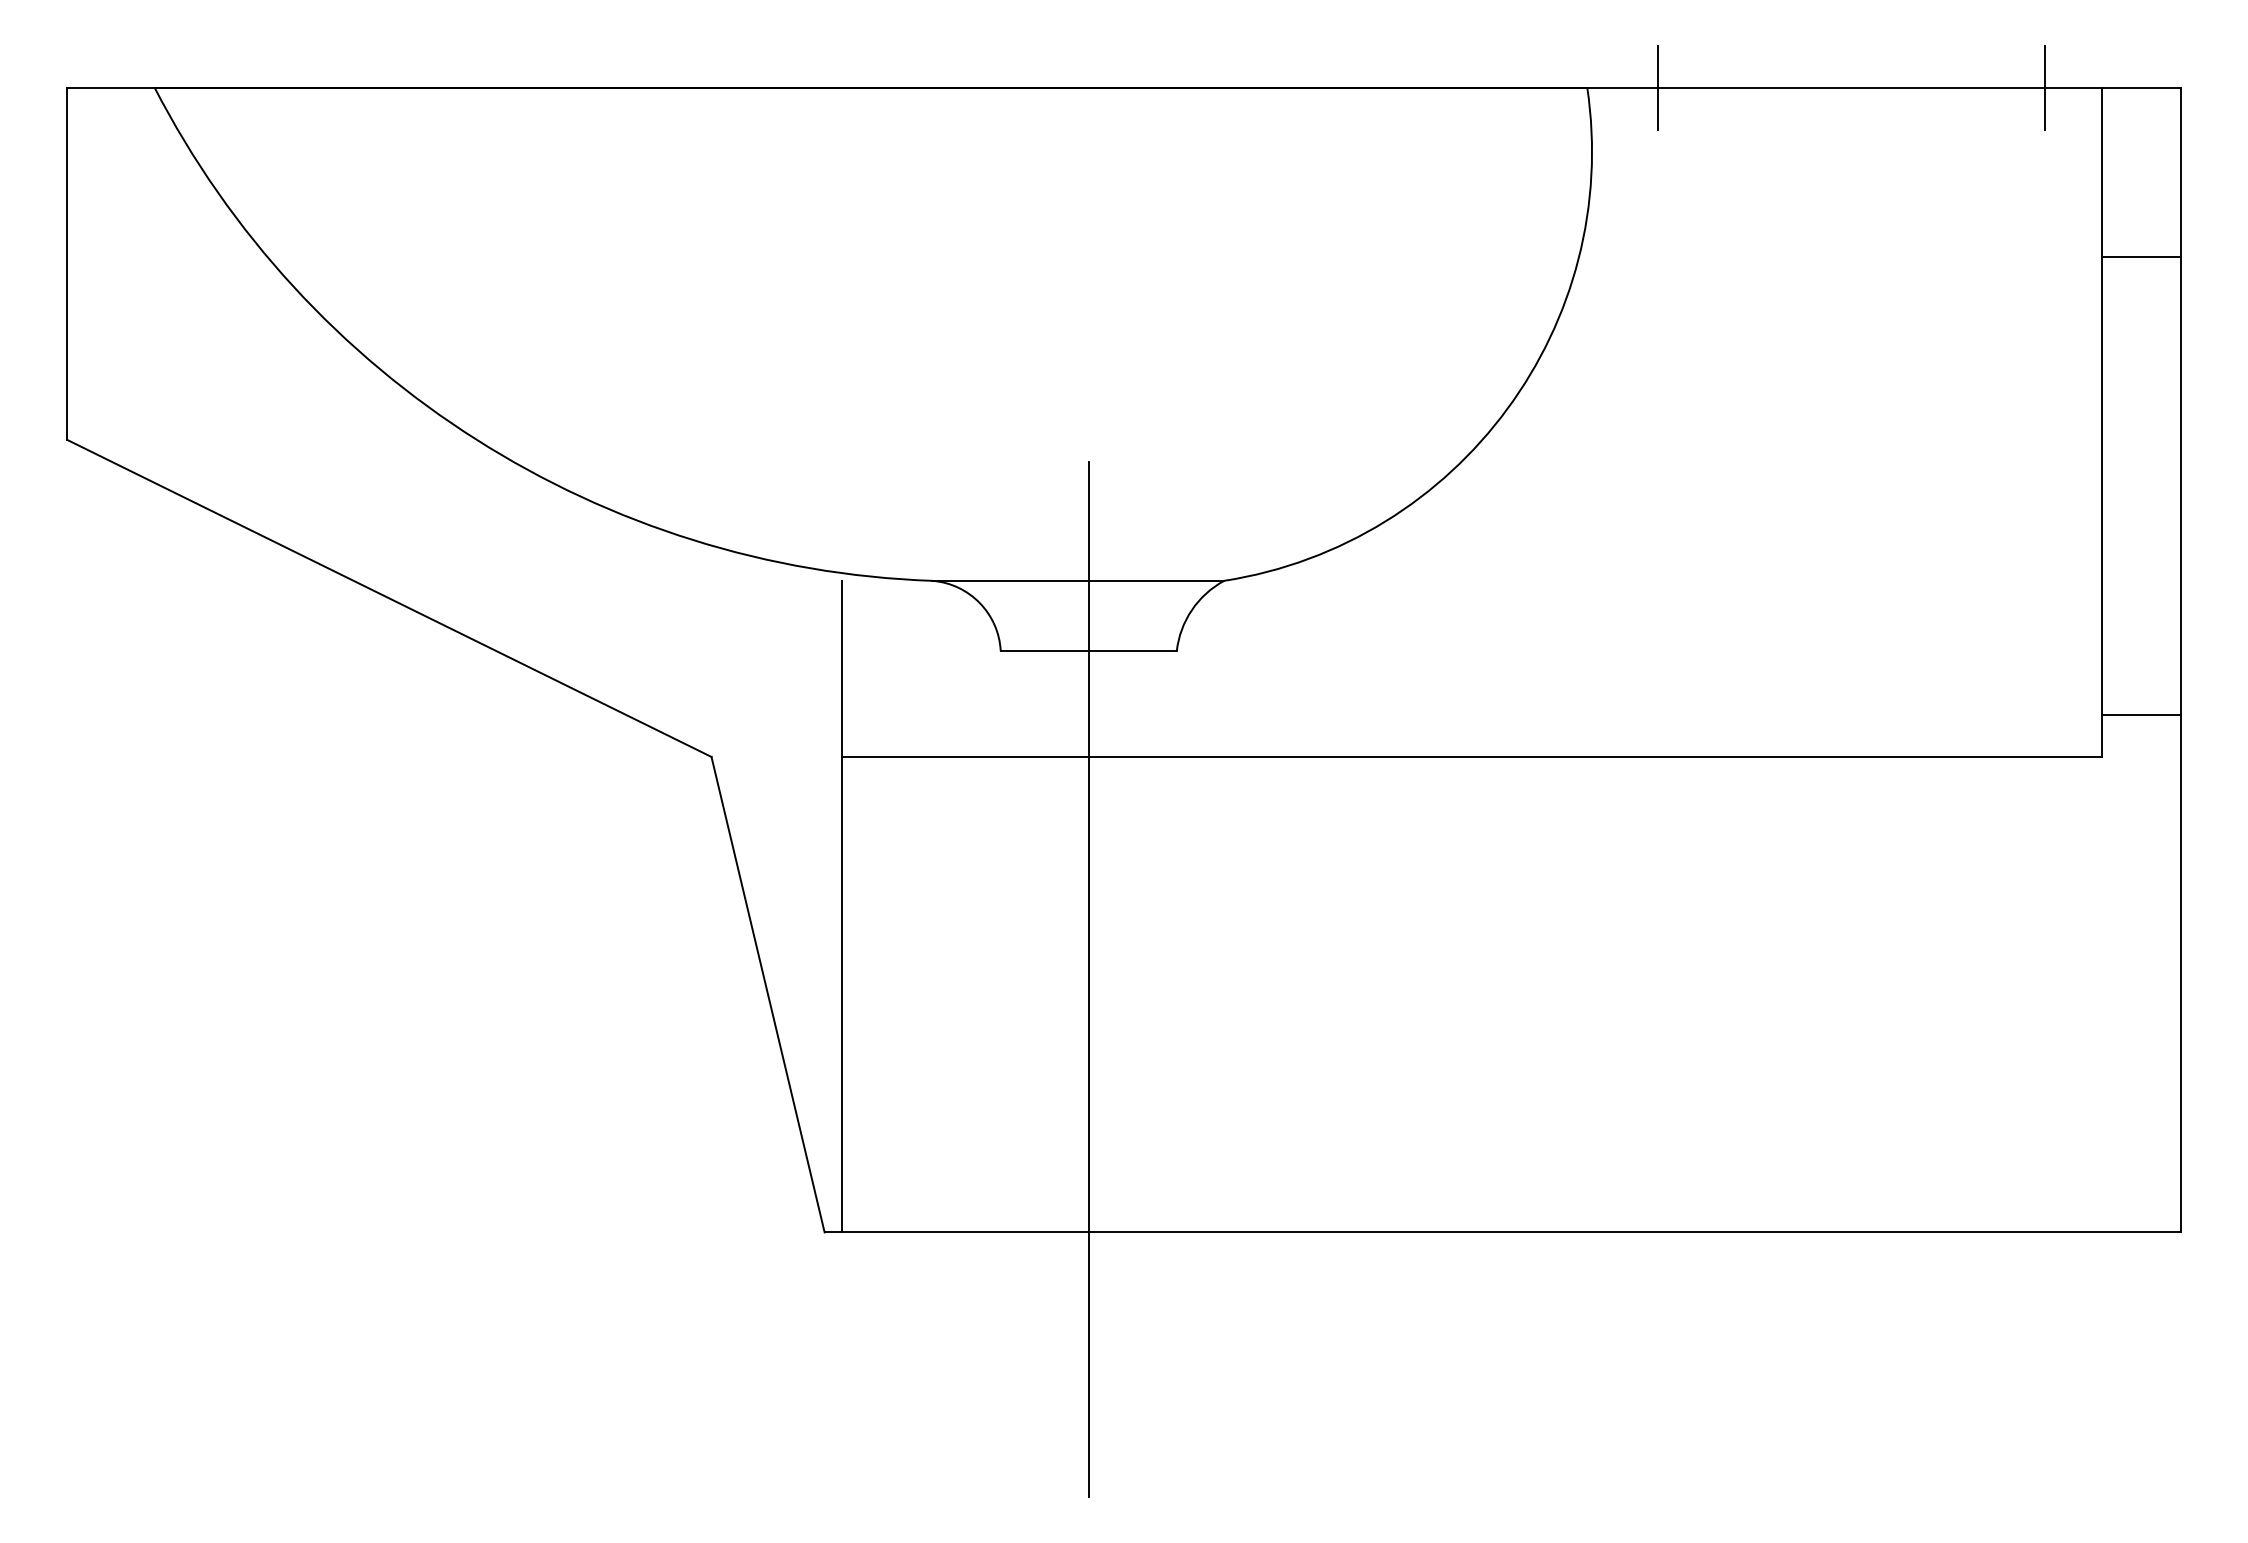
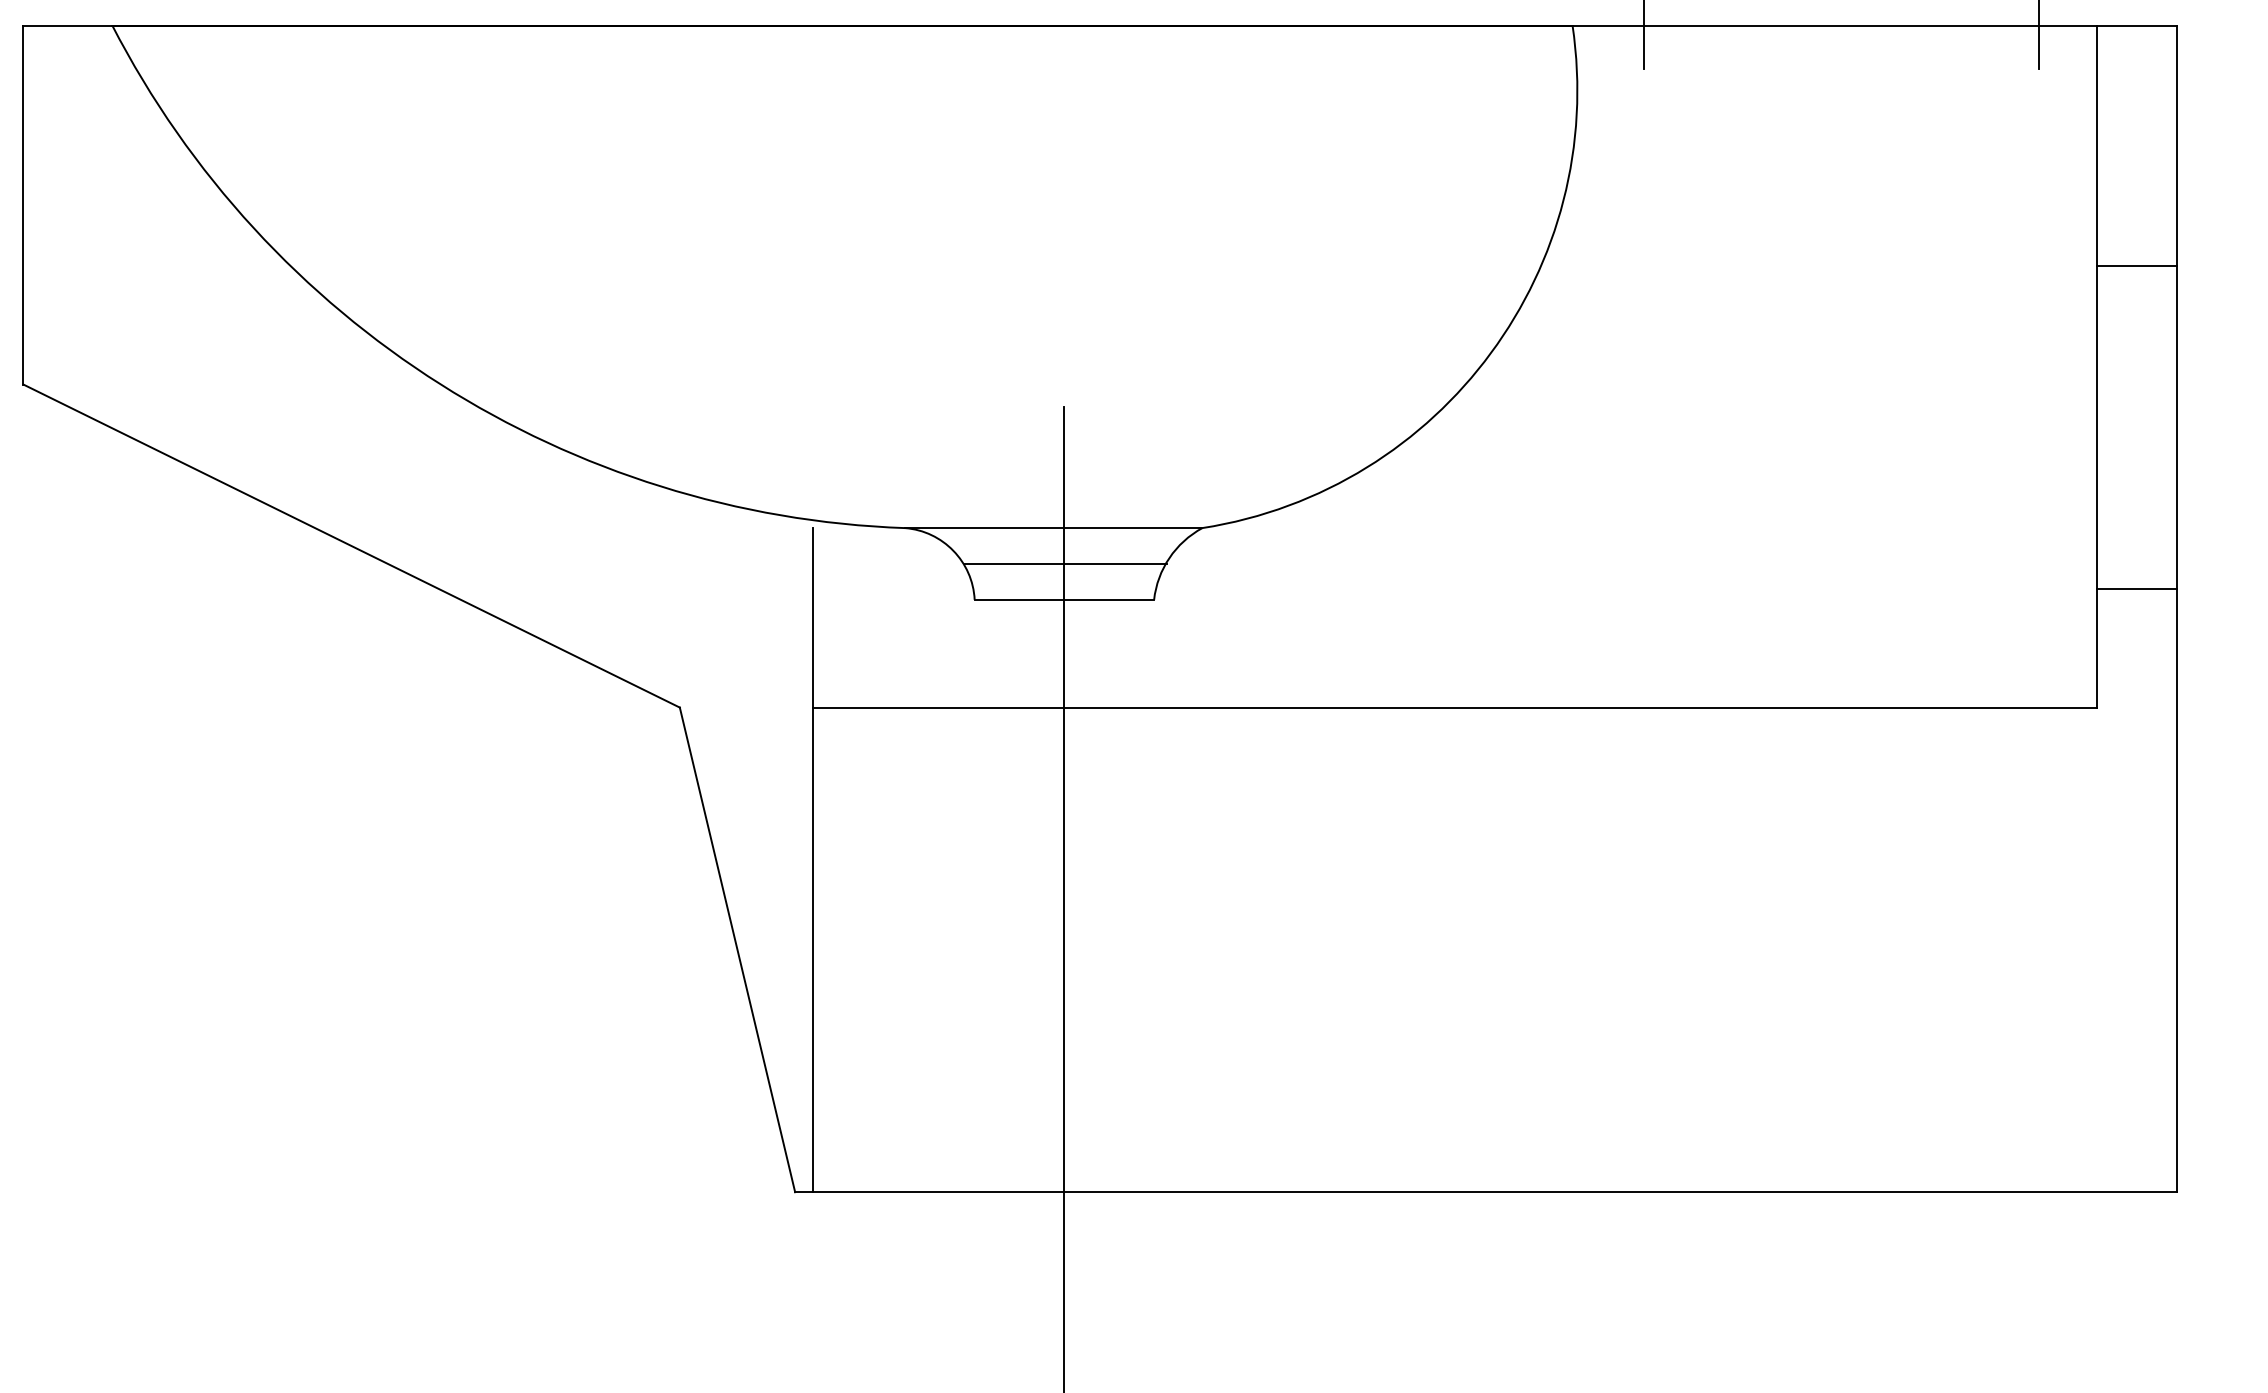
line: (2140, 257) -> (2136, 265), moved
line: (1089, 616) -> (1065, 564), added
line: (2140, 715) -> (2136, 588), moved

